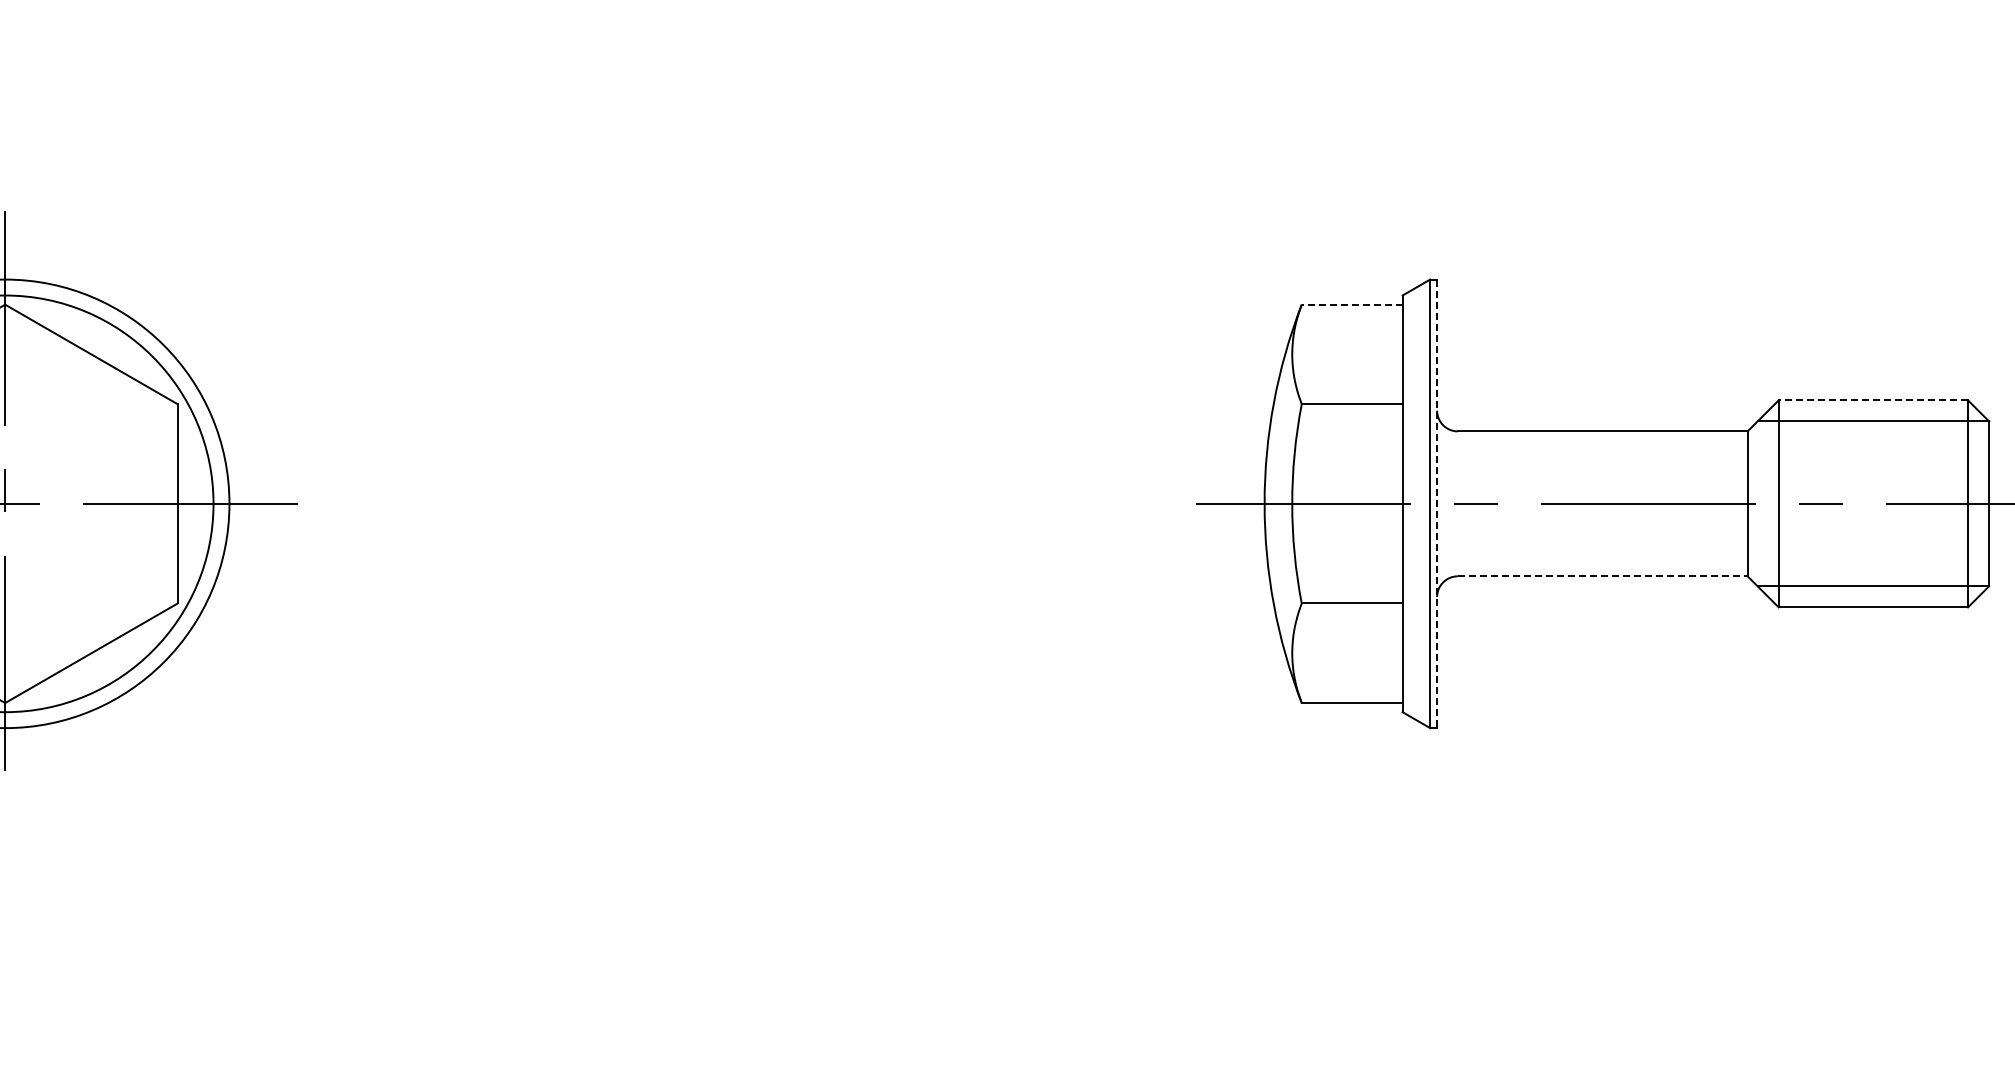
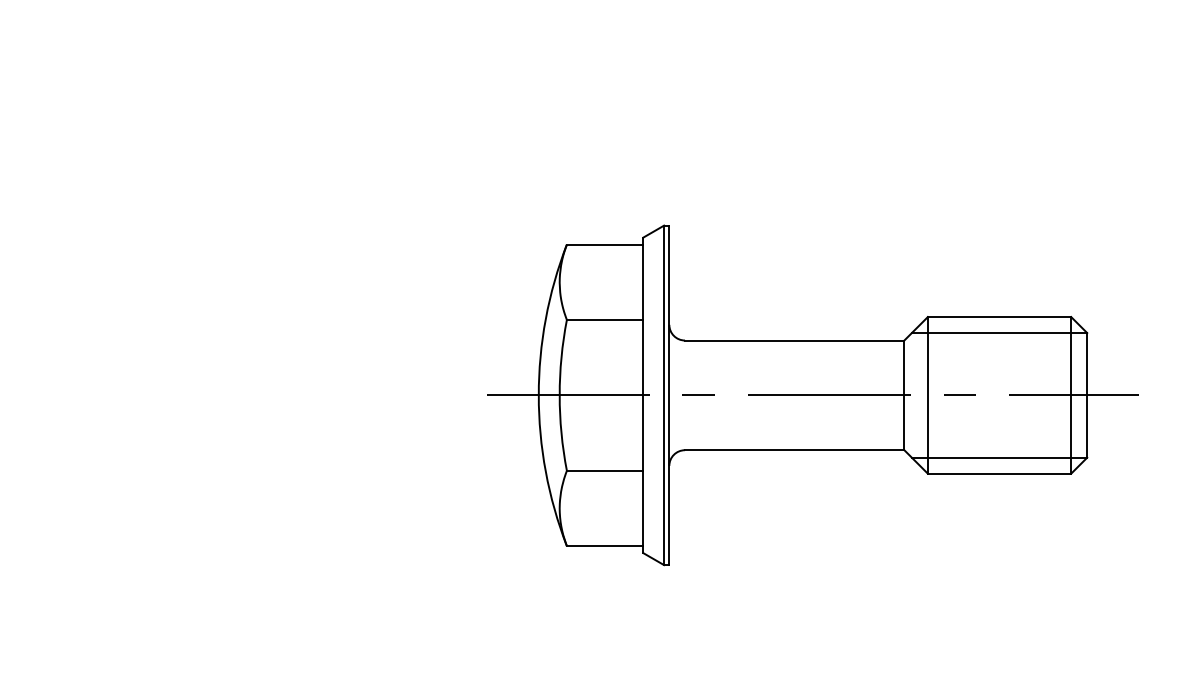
line: (1351, 304) -> (604, 244), dashed -> solid
line: (1873, 400) -> (999, 317), dashed -> solid
line: (1437, 504) -> (669, 395), dashed -> solid
line: (1602, 576) -> (794, 450), dashed -> solid

